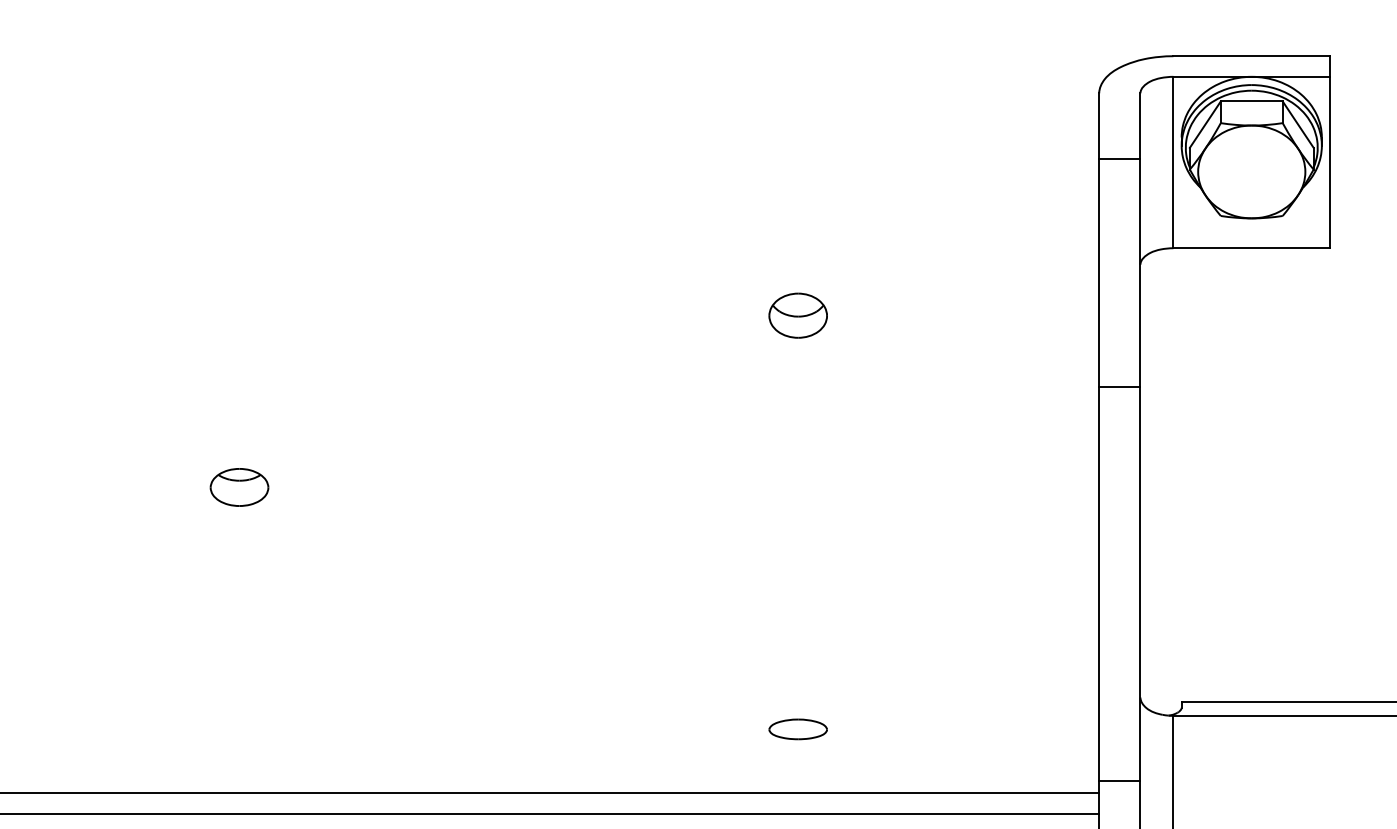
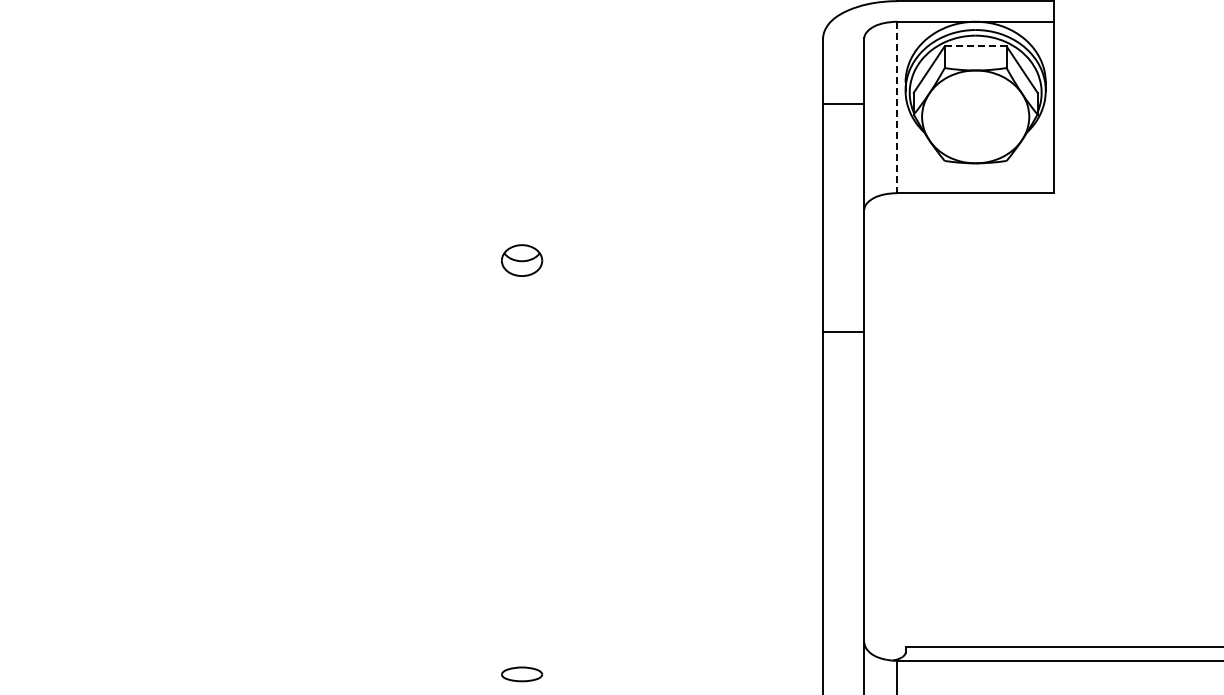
line: (1251, 101) -> (975, 46), solid -> dashed
line: (1173, 162) -> (897, 107), solid -> dashed
part: (797, 315) -> (521, 260), size x0.7
part: (797, 729) -> (521, 674), size x0.7

